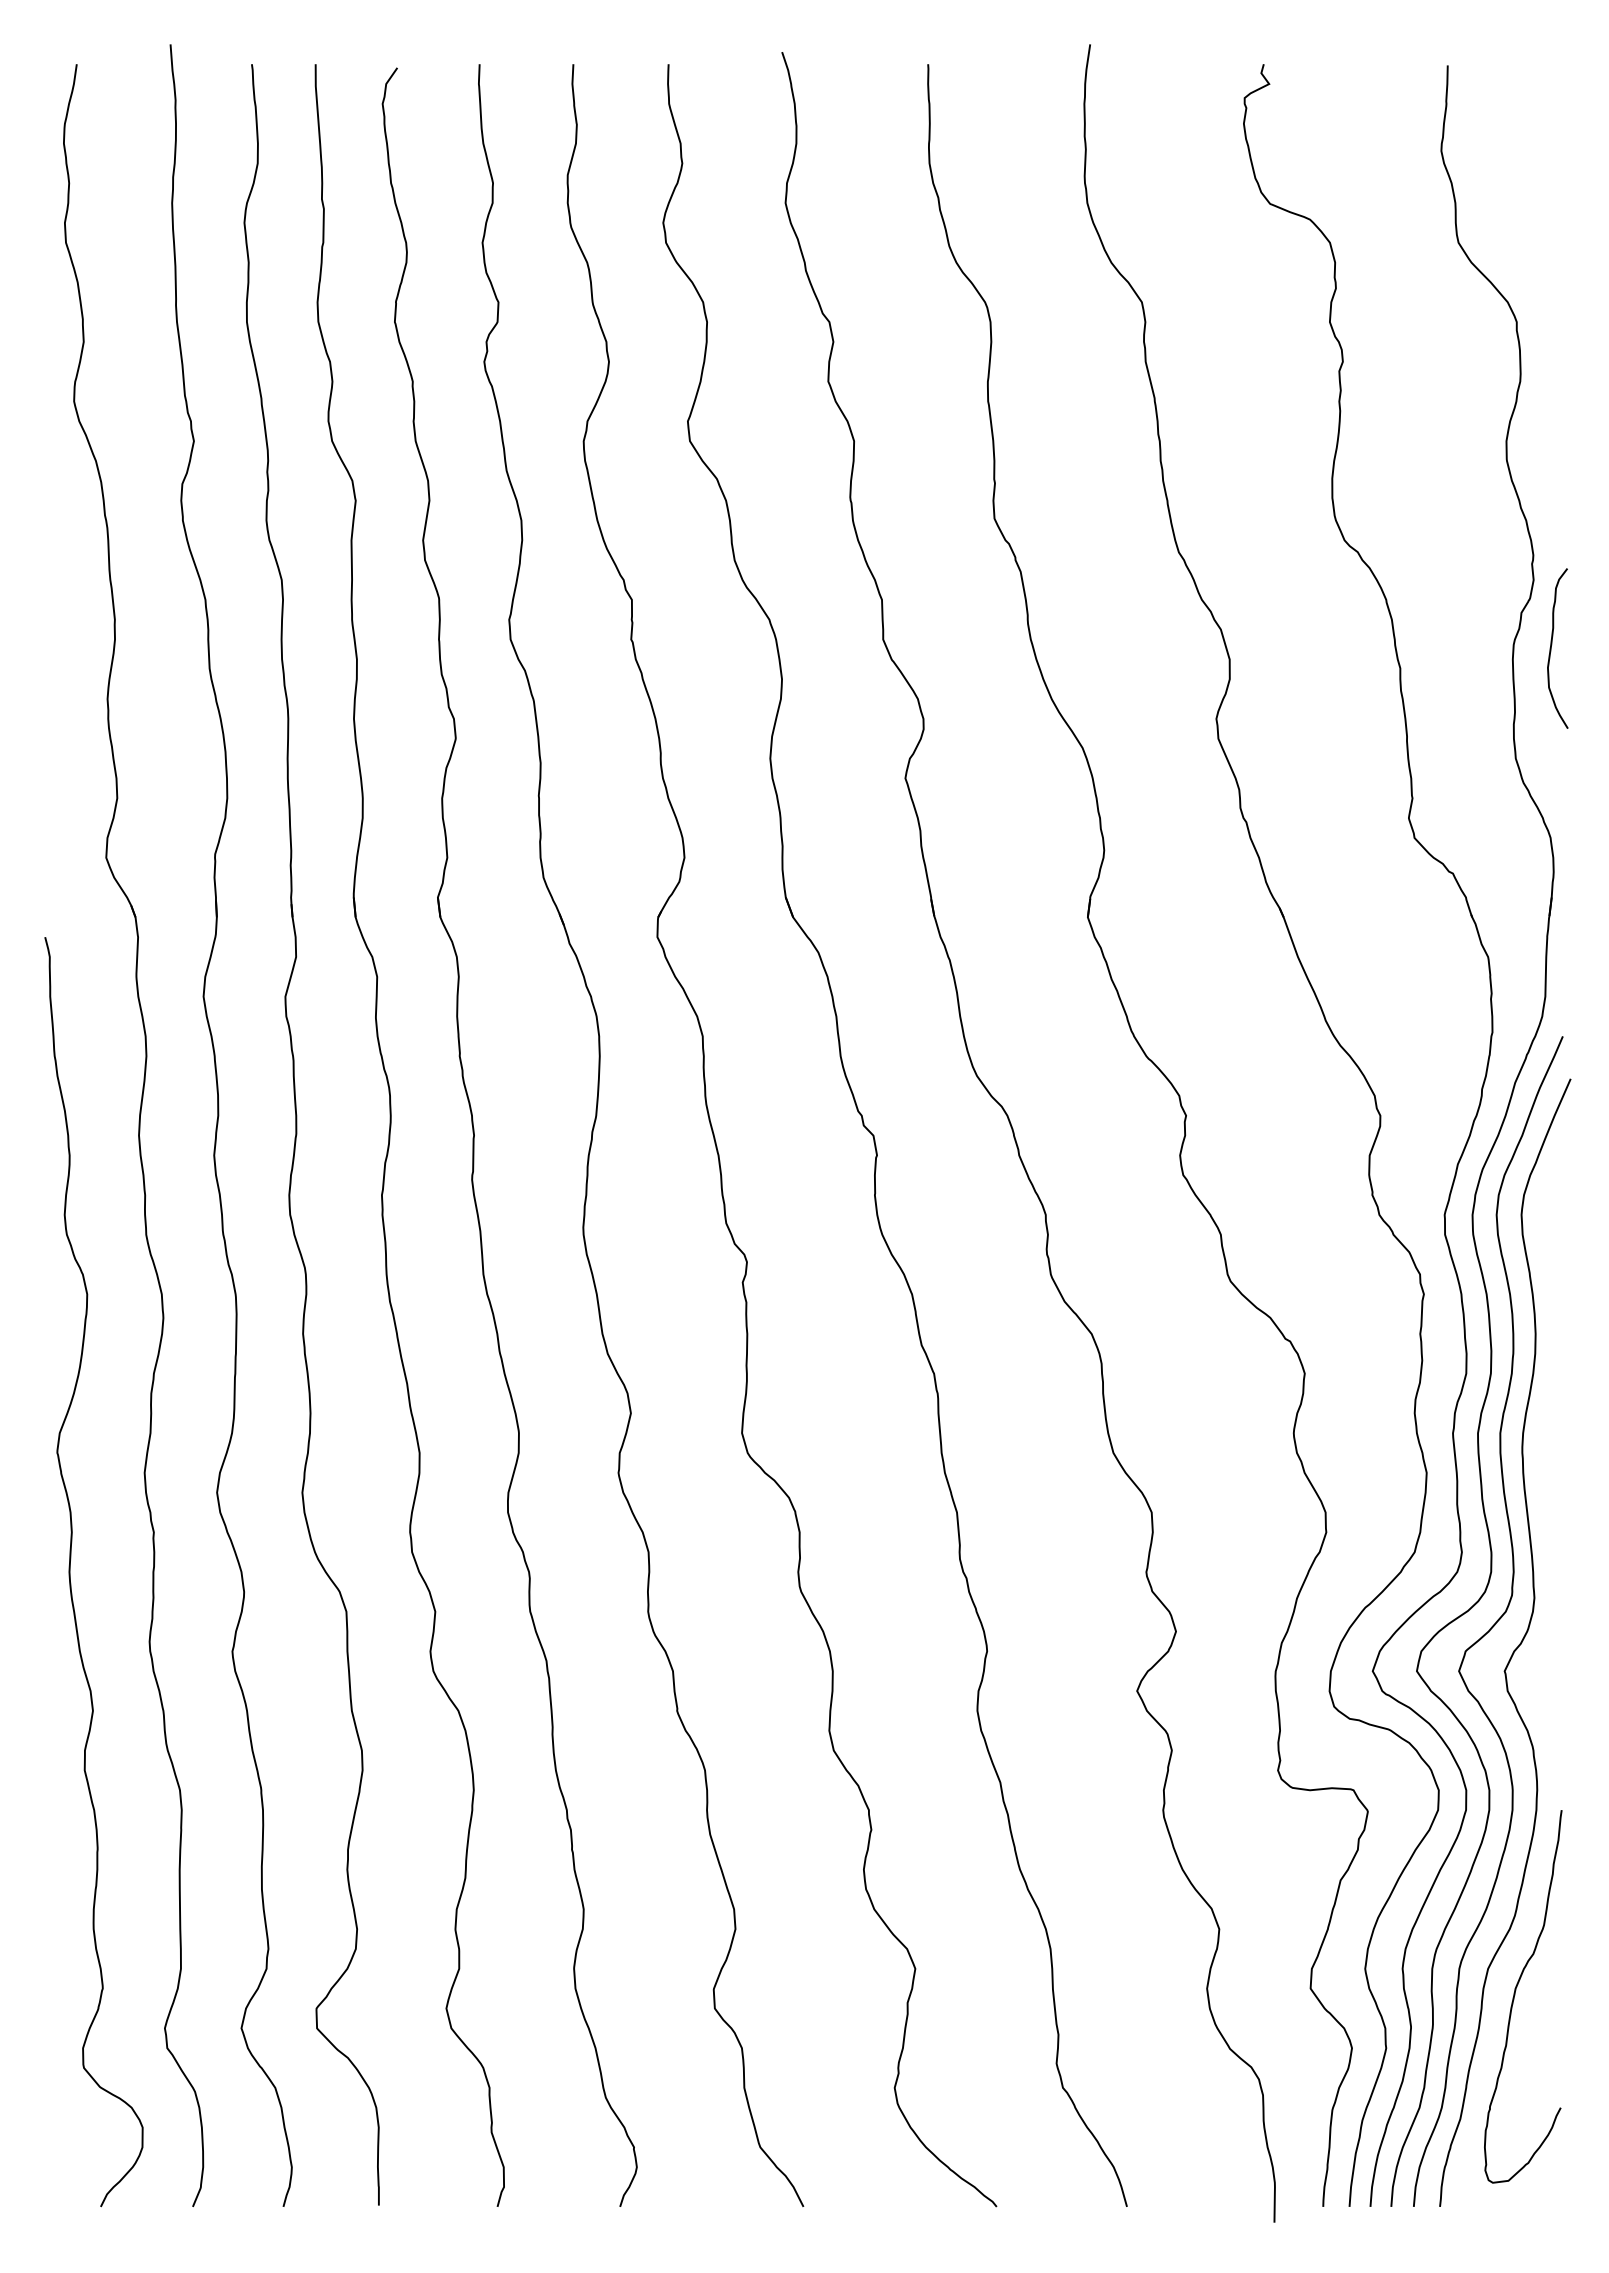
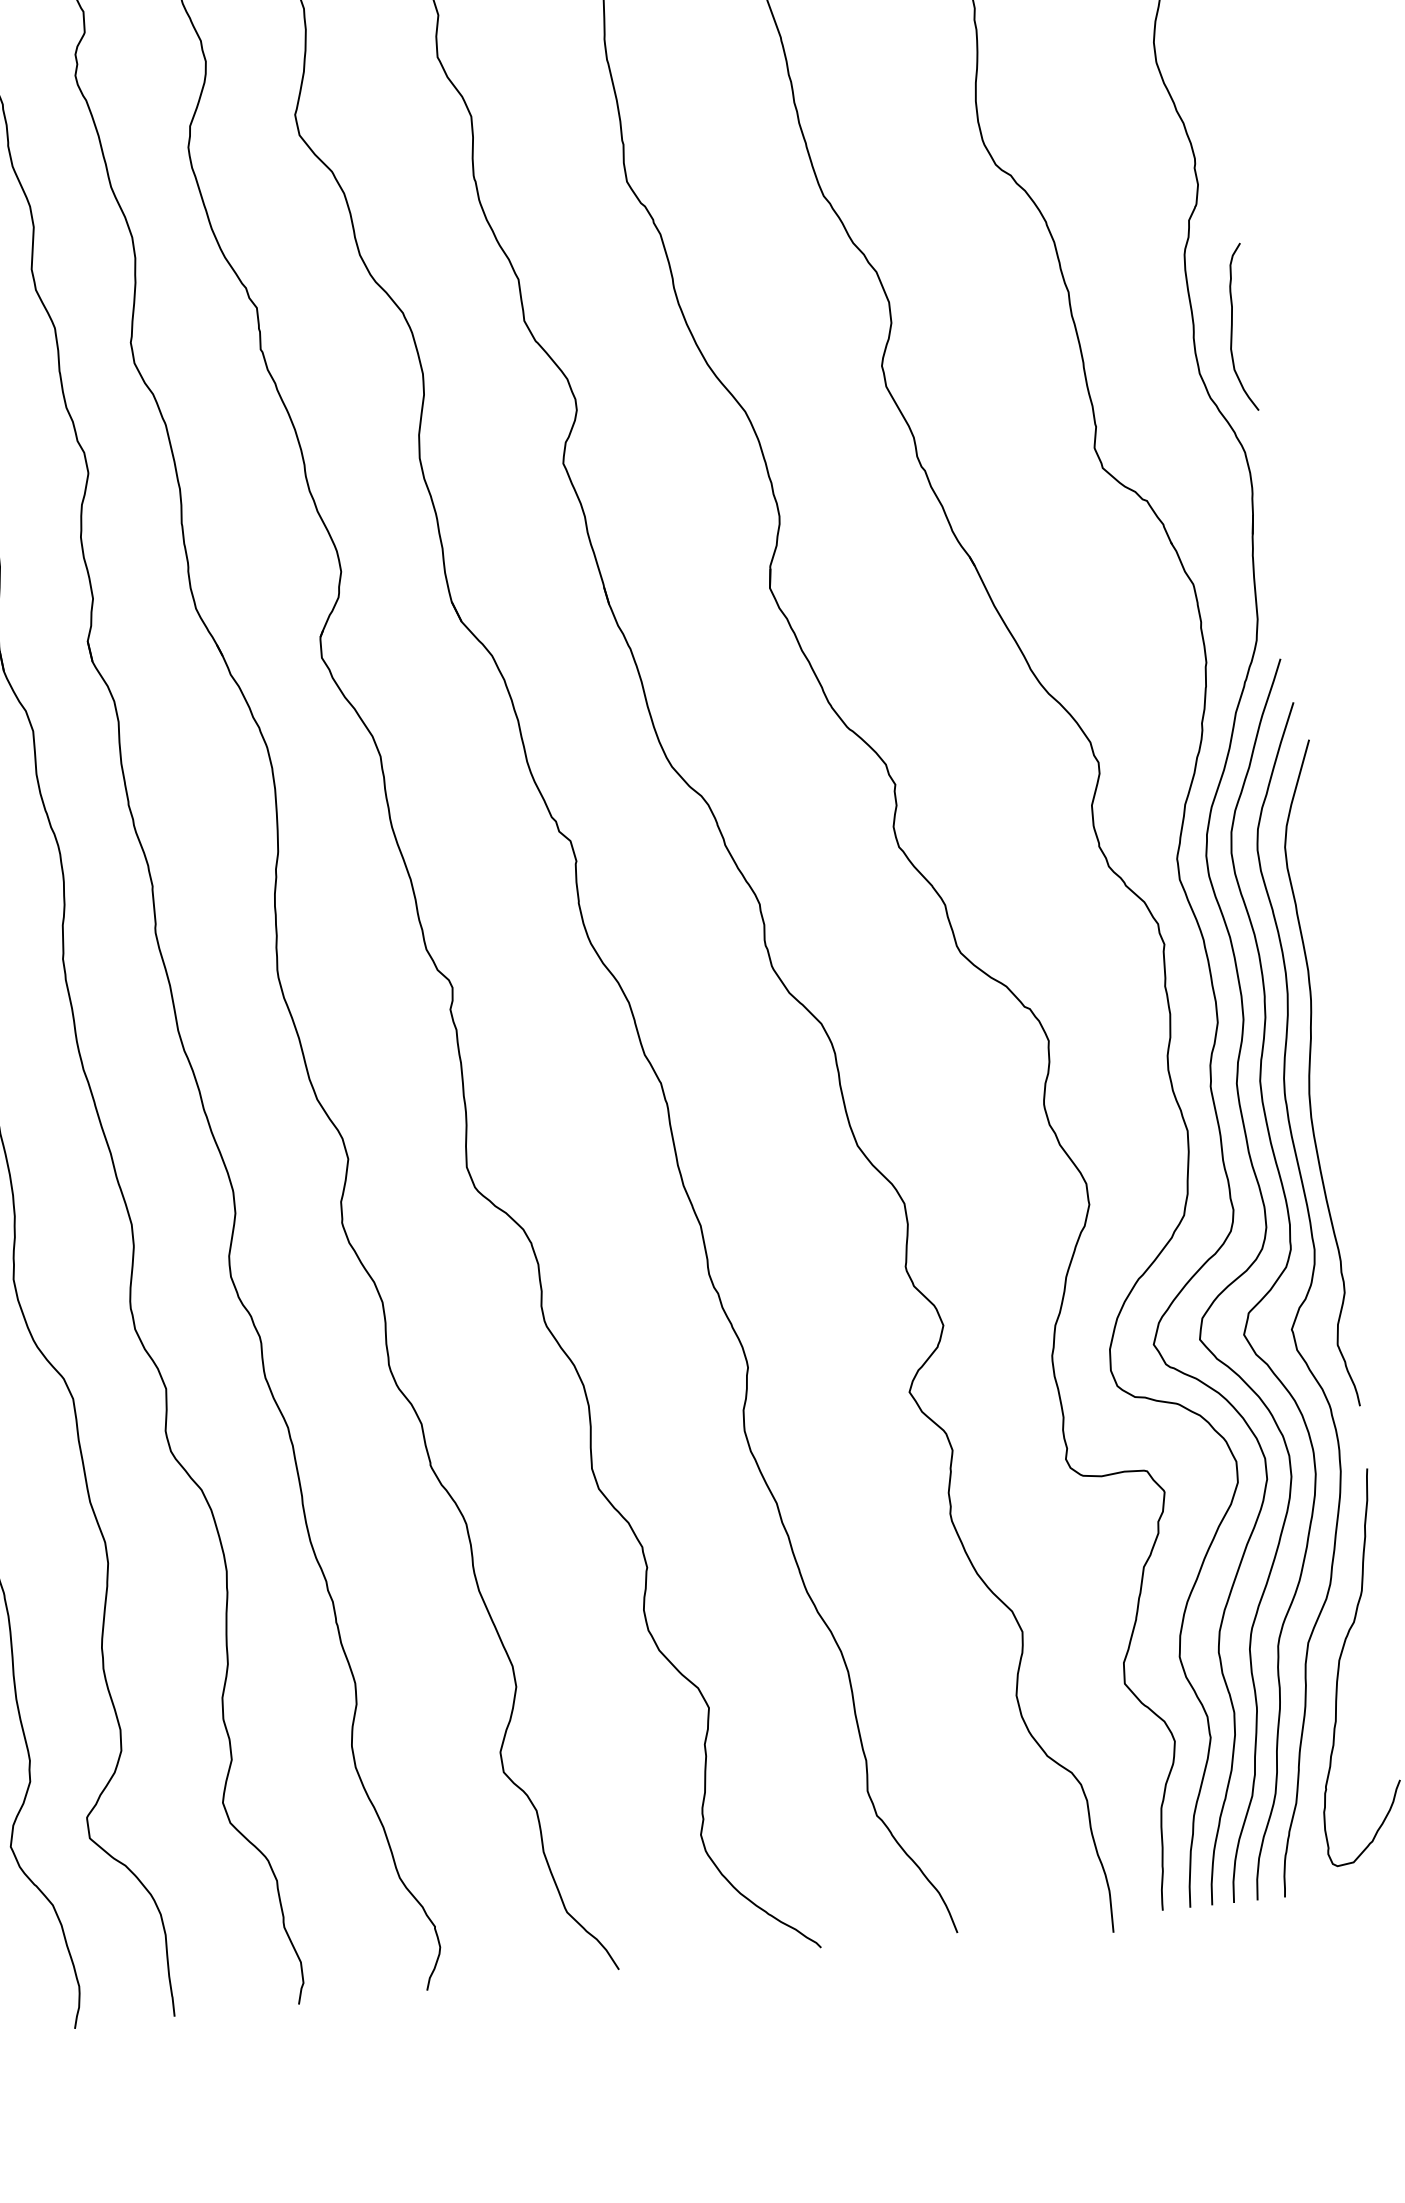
curve: (1551, 648) -> (1232, 328), moved
curve: (1548, 1432) -> (1310, 1074), added

